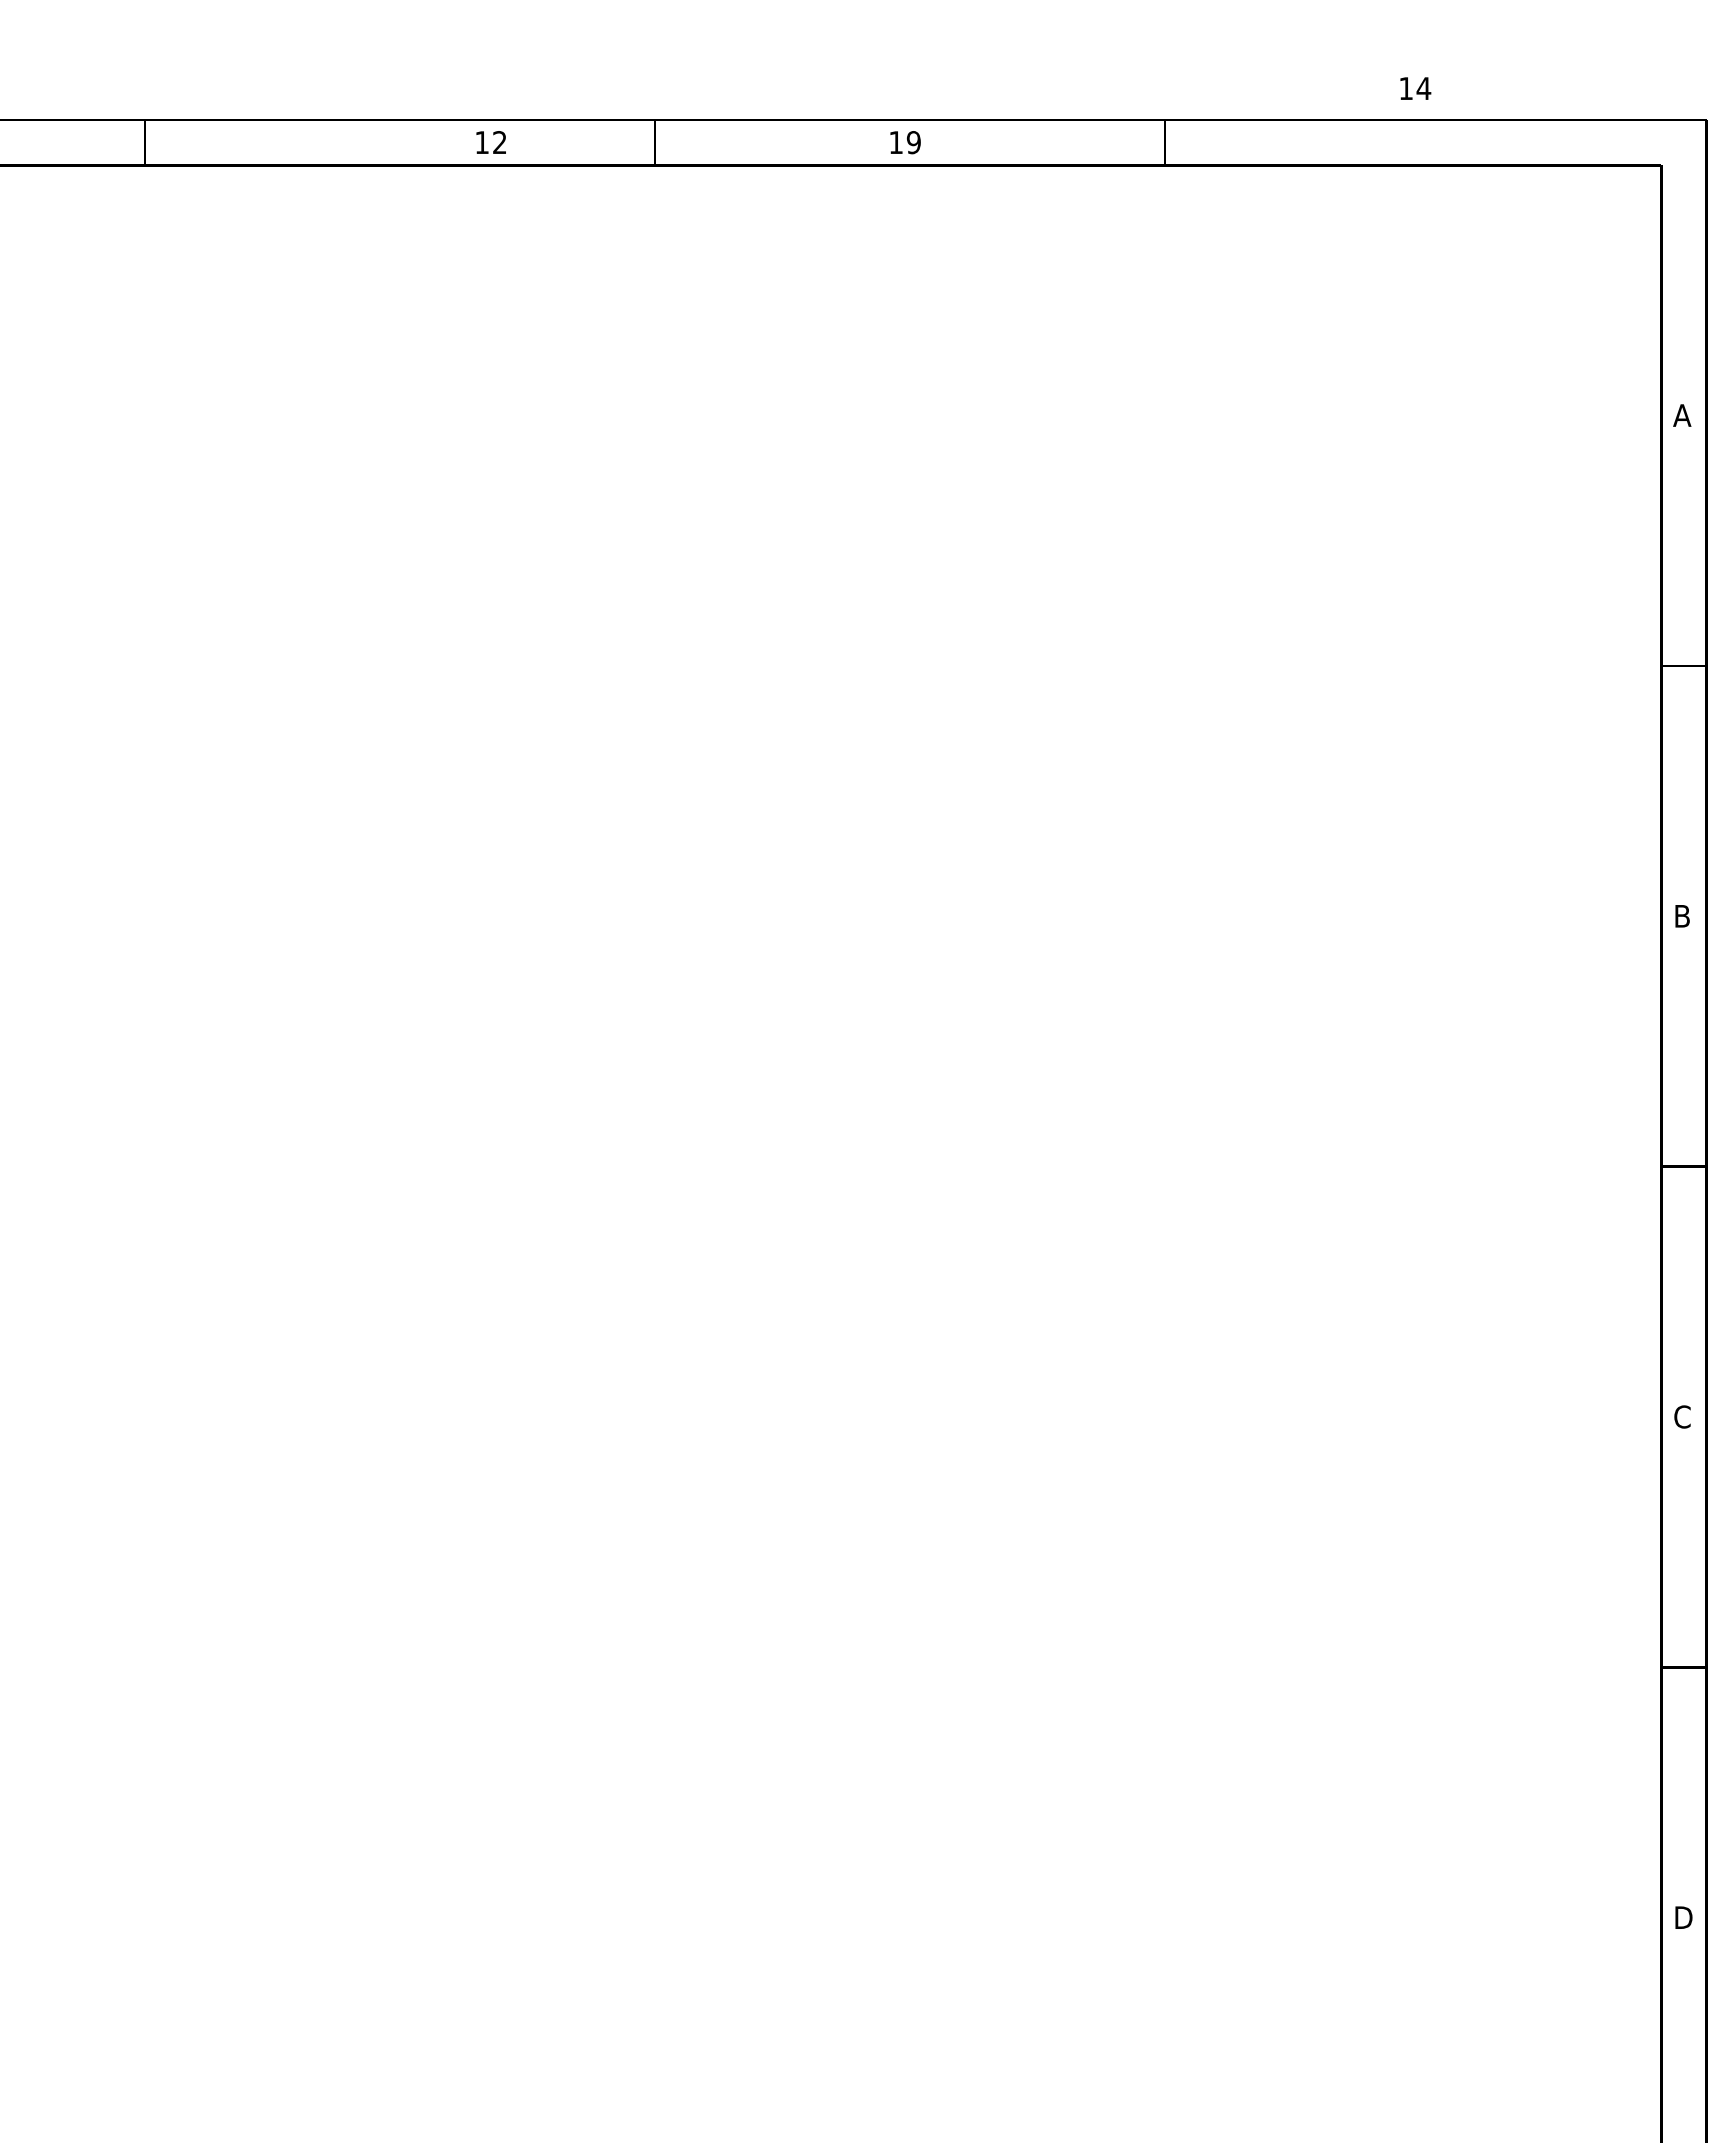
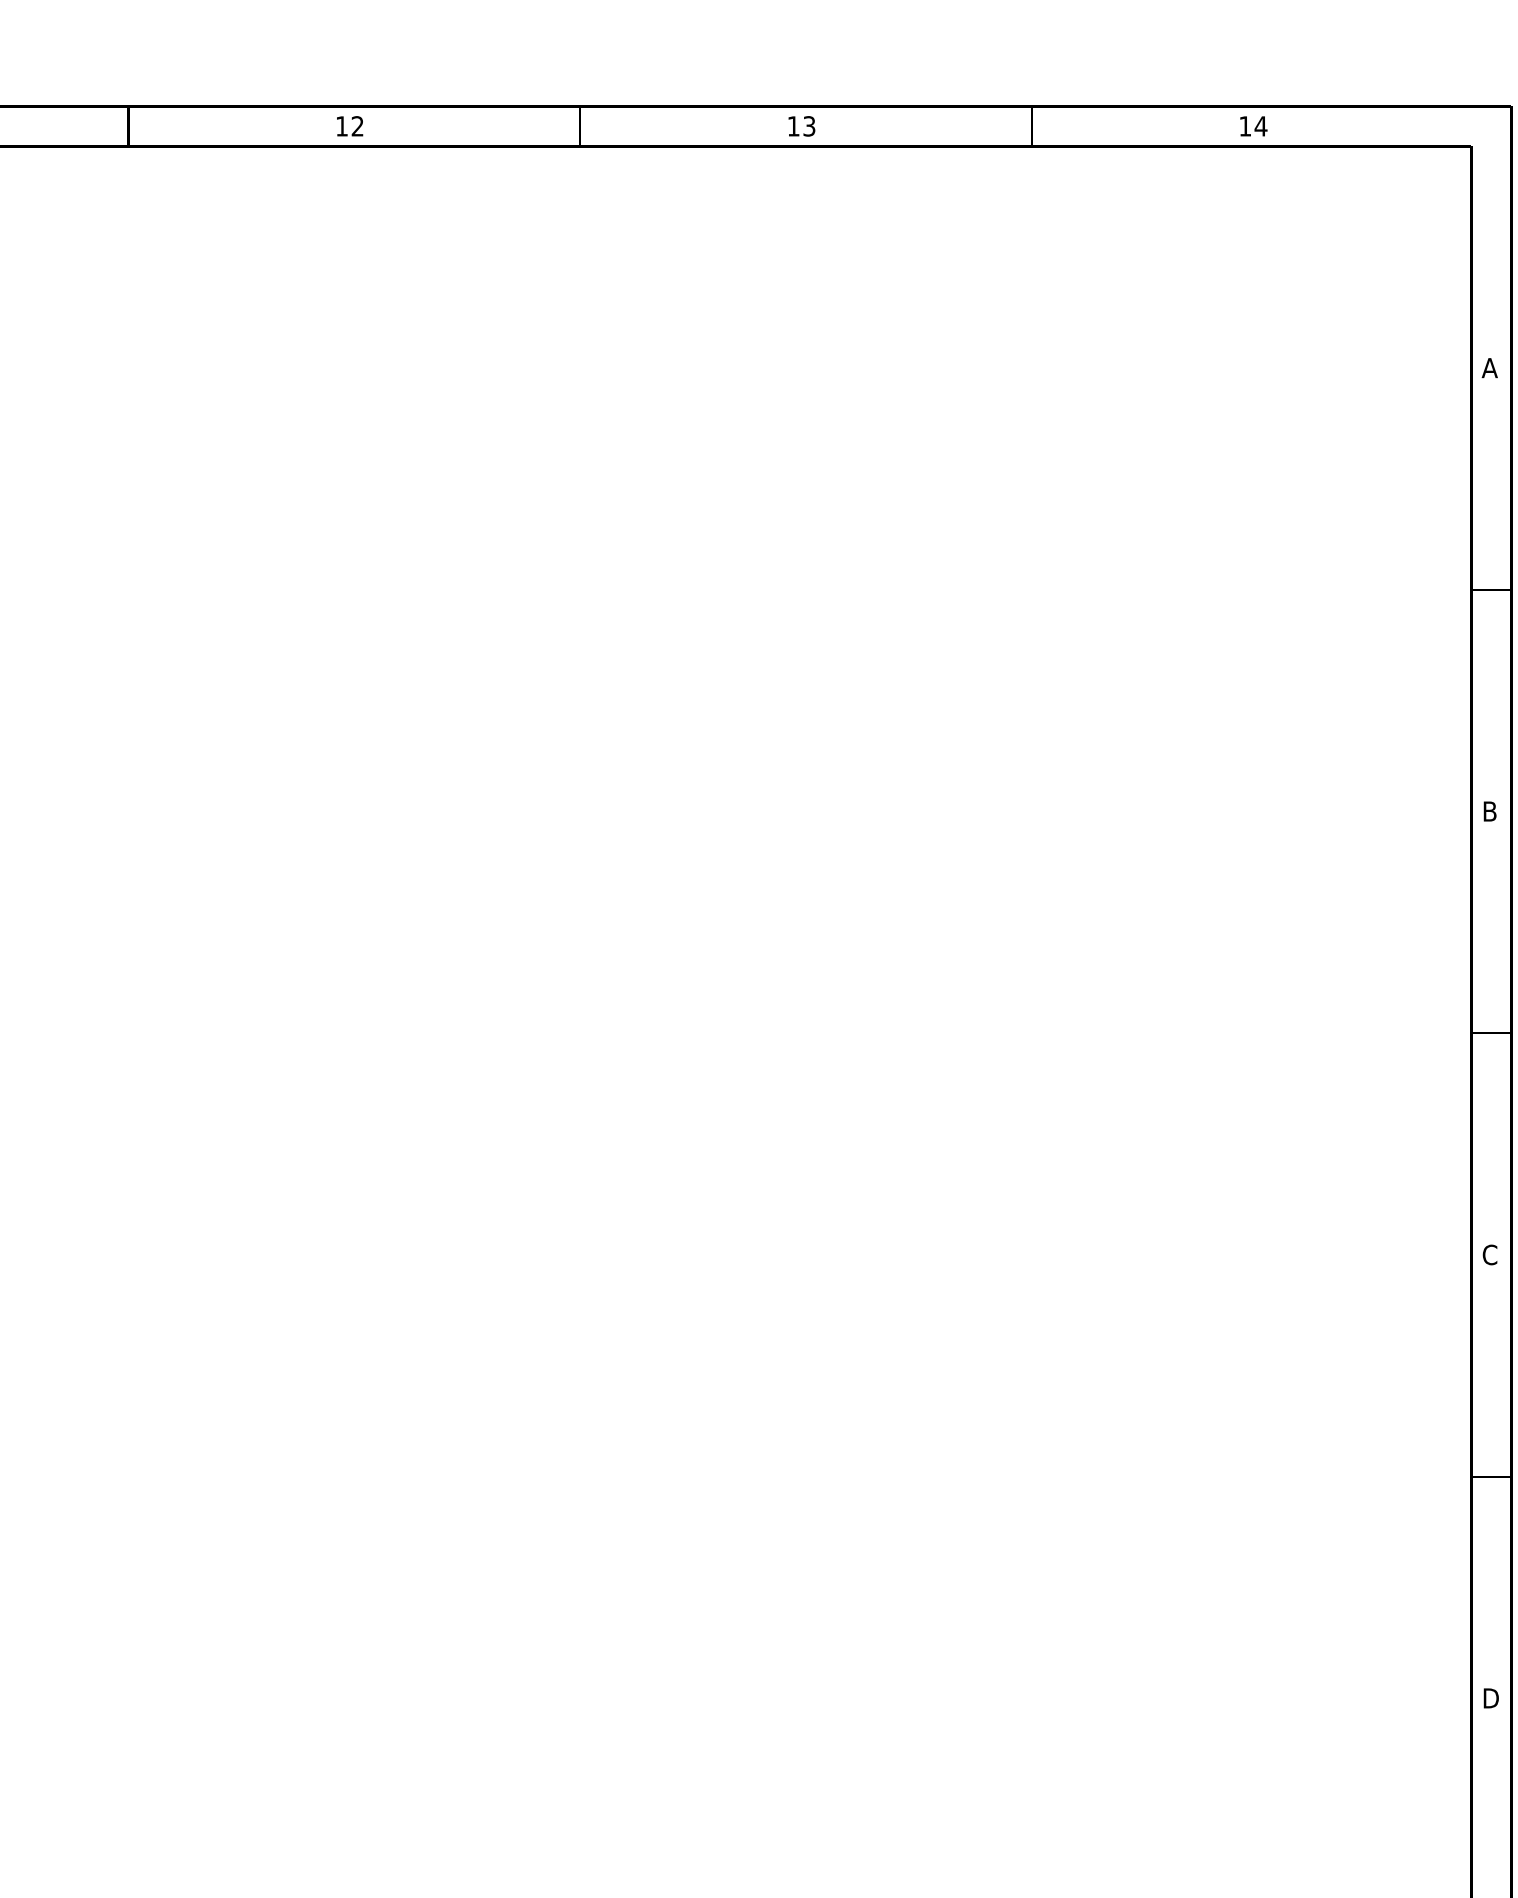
text: (1415, 88) -> (1253, 126), moved
text: (490, 142) -> (349, 126), moved
text: (913, 142) -> (809, 126), 19 -> 13

